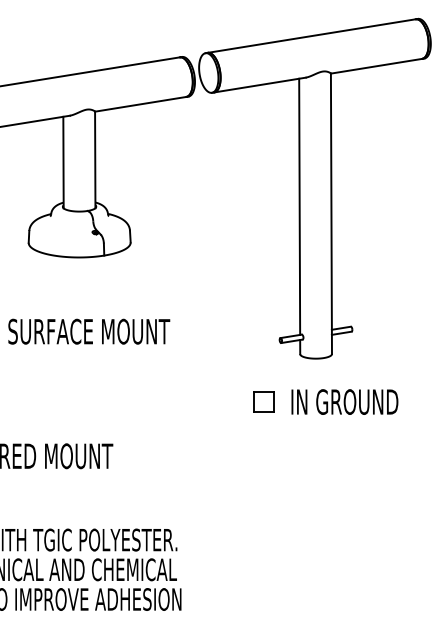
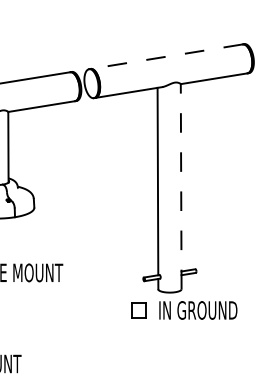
line: (311, 36) -> (166, 56), solid -> dashed
line: (331, 213) -> (181, 186), solid -> dashed
part: (325, 401) -> (184, 310), moved

